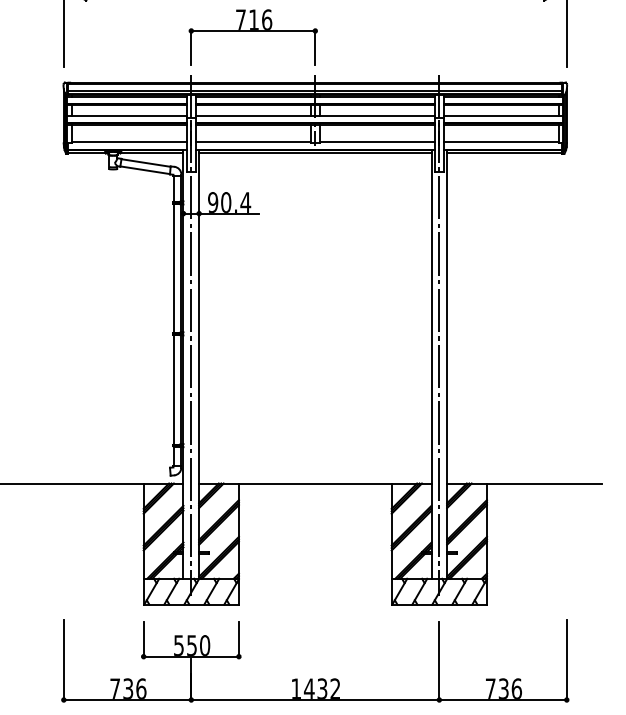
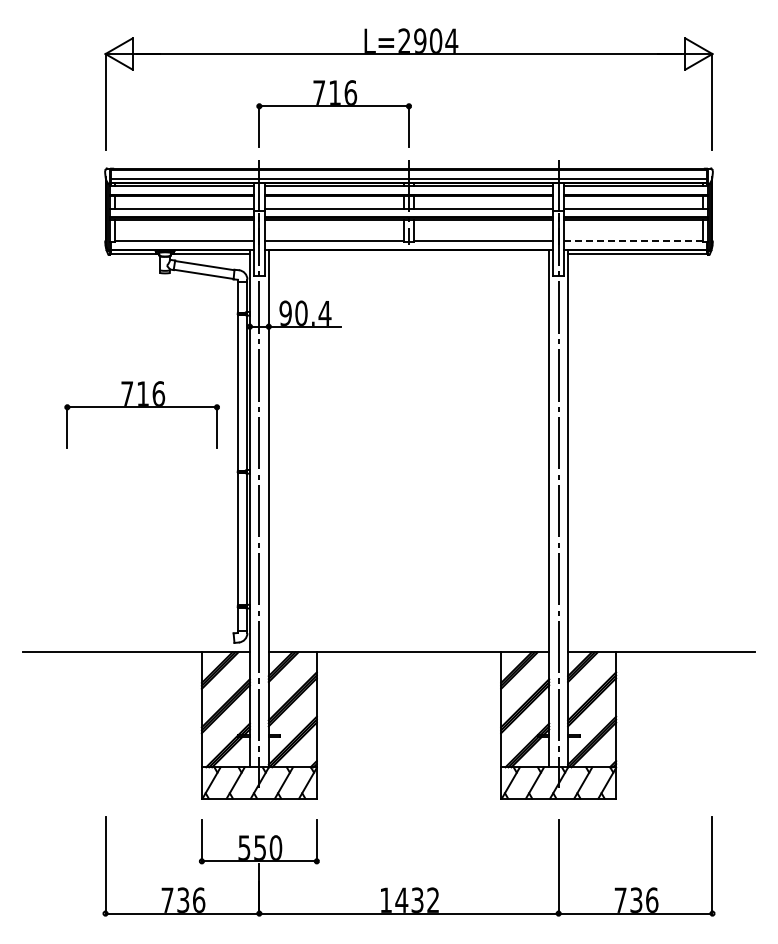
line: (502, 142) -> (634, 240), solid -> dashed
line: (314, 152) -> (408, 253), removed
part: (93, 280) -> (141, 407), added

